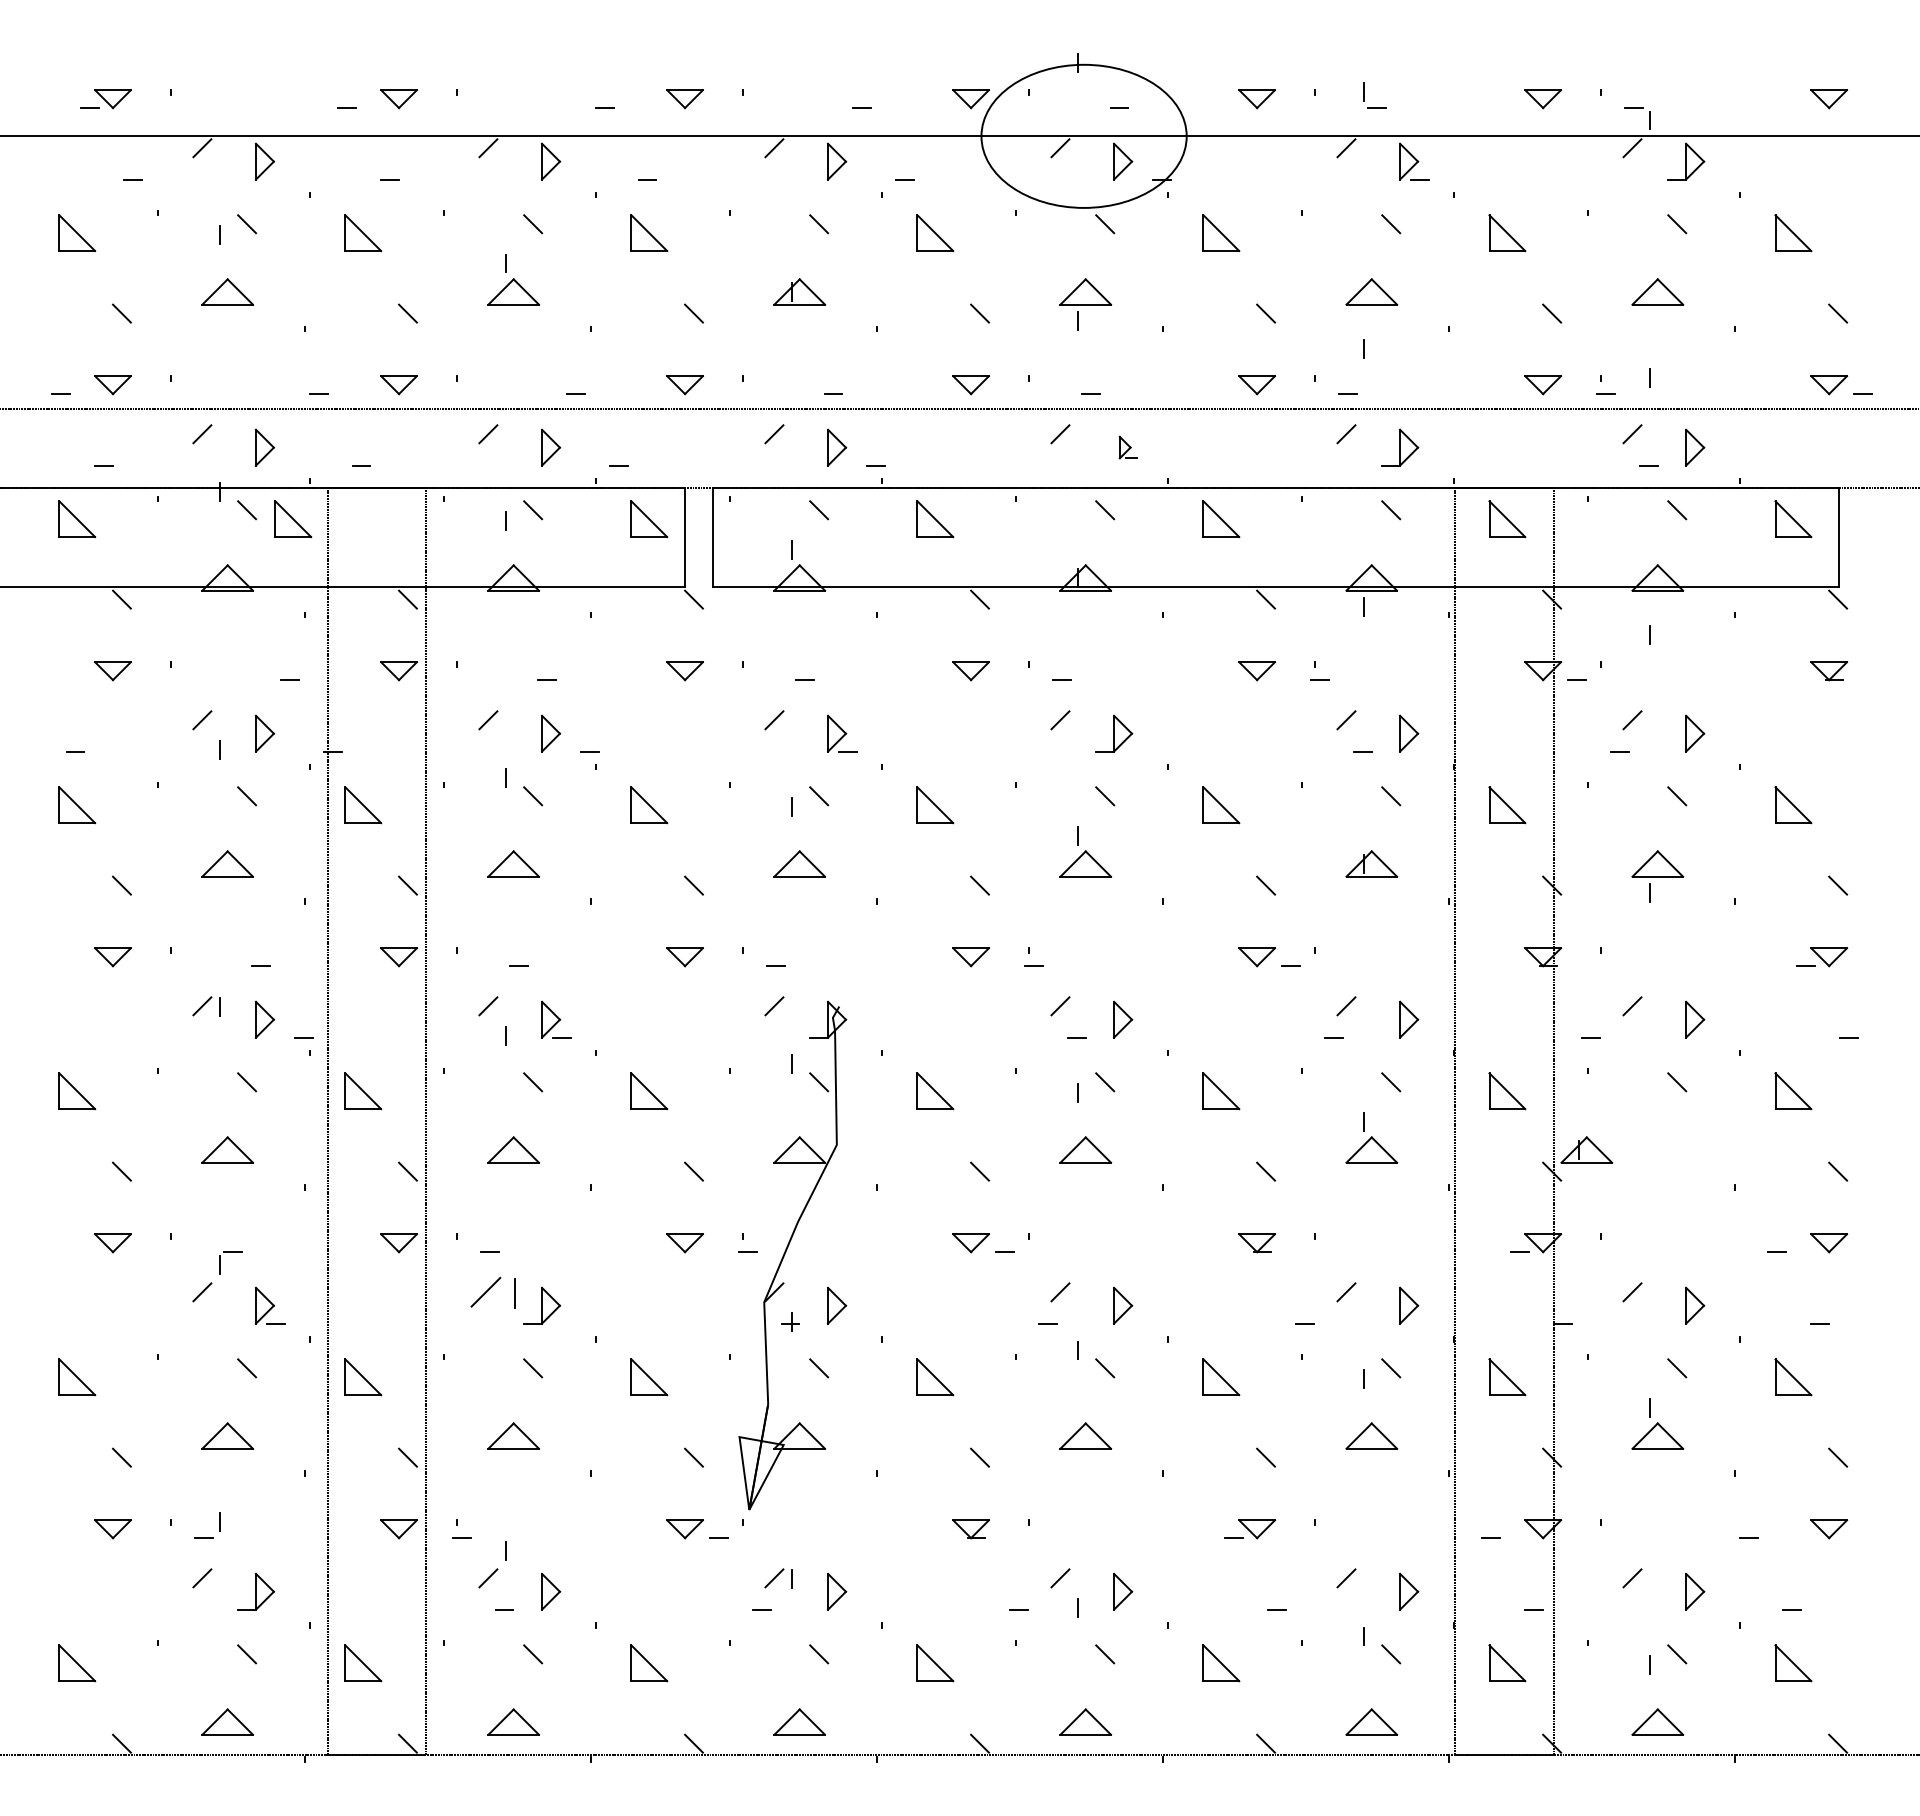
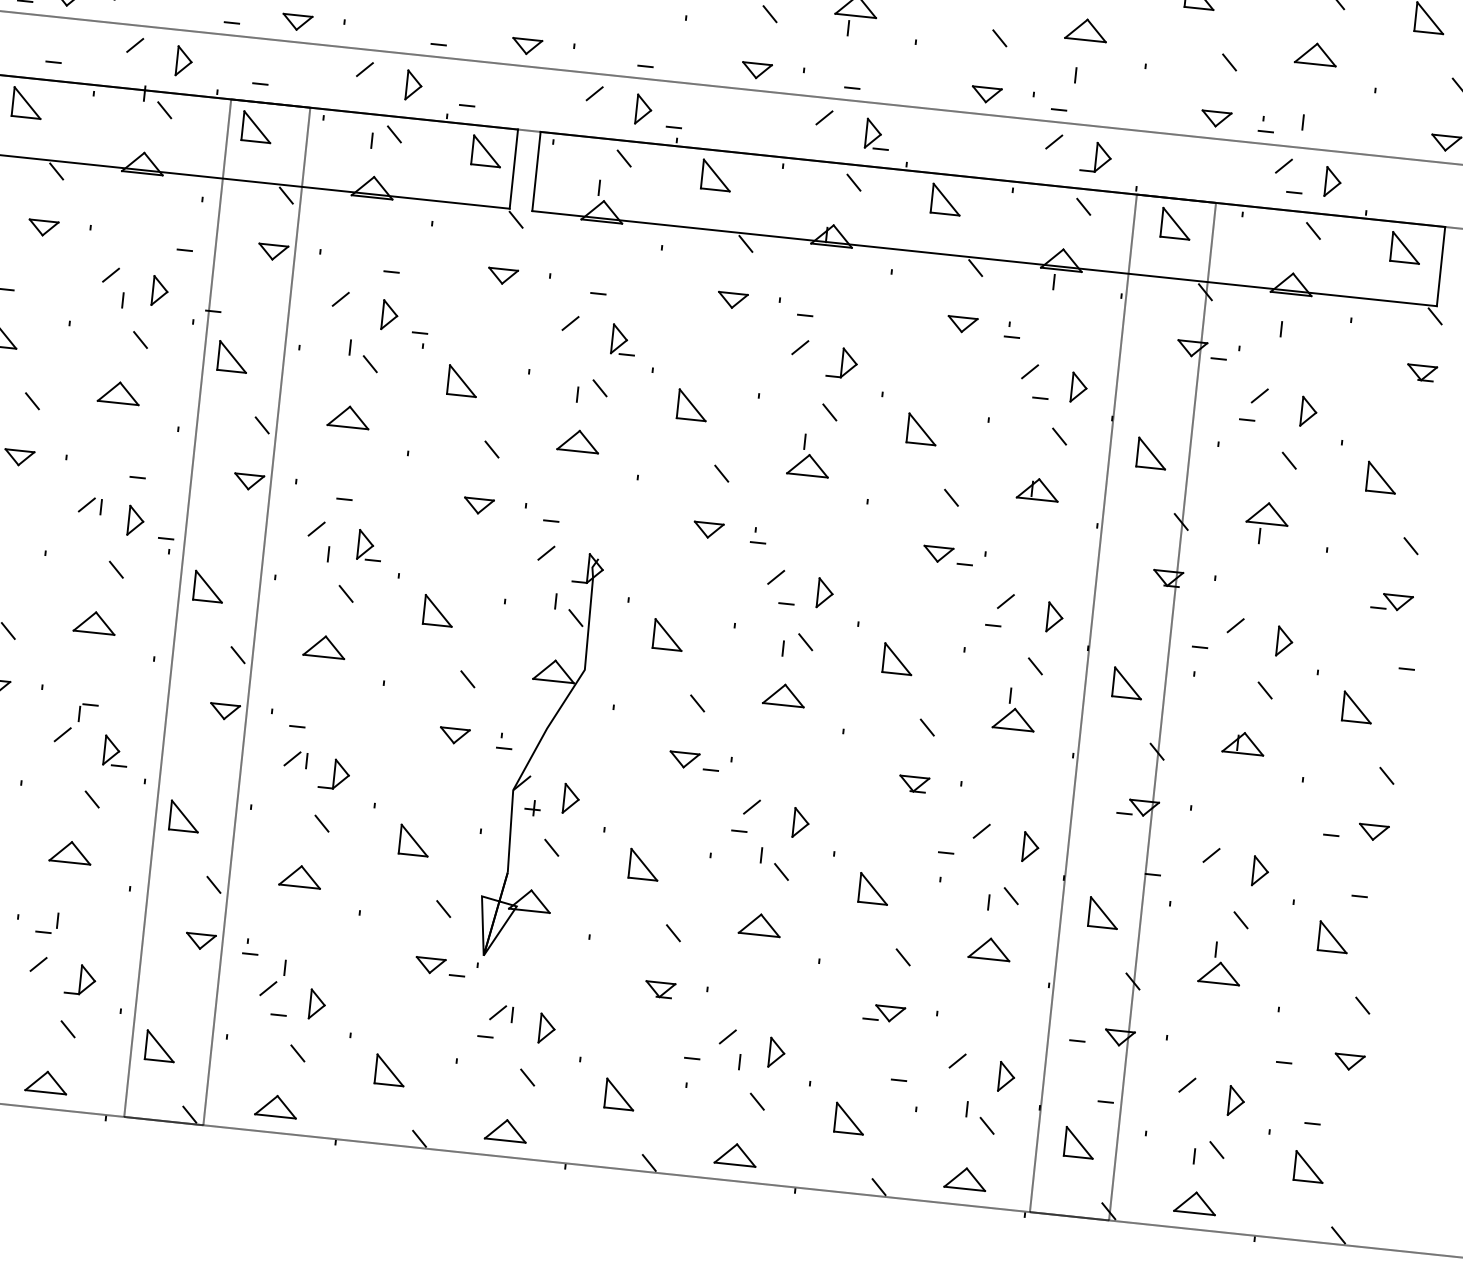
part: (1128, 447) -> (878, 134), size x1.67
part: (293, 519) -> (257, 127), moved
part: (1586, 1149) -> (1243, 742), moved
part: (492, 1292) -> (295, 759), size x0.62

